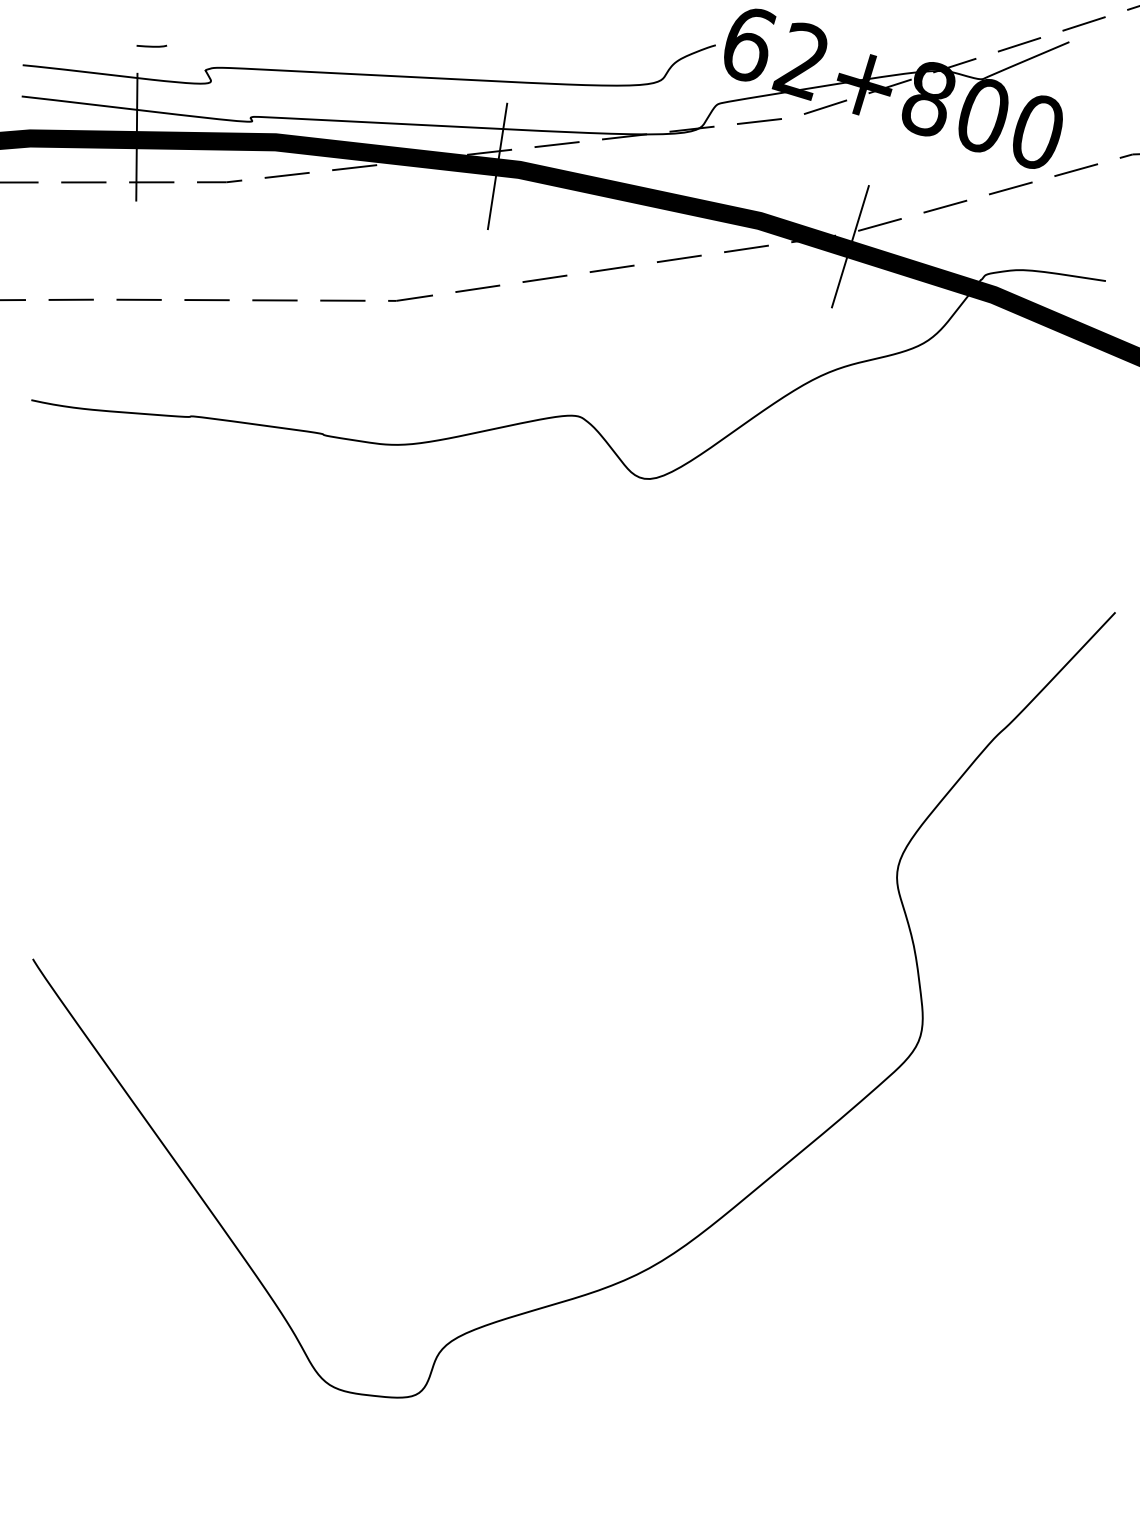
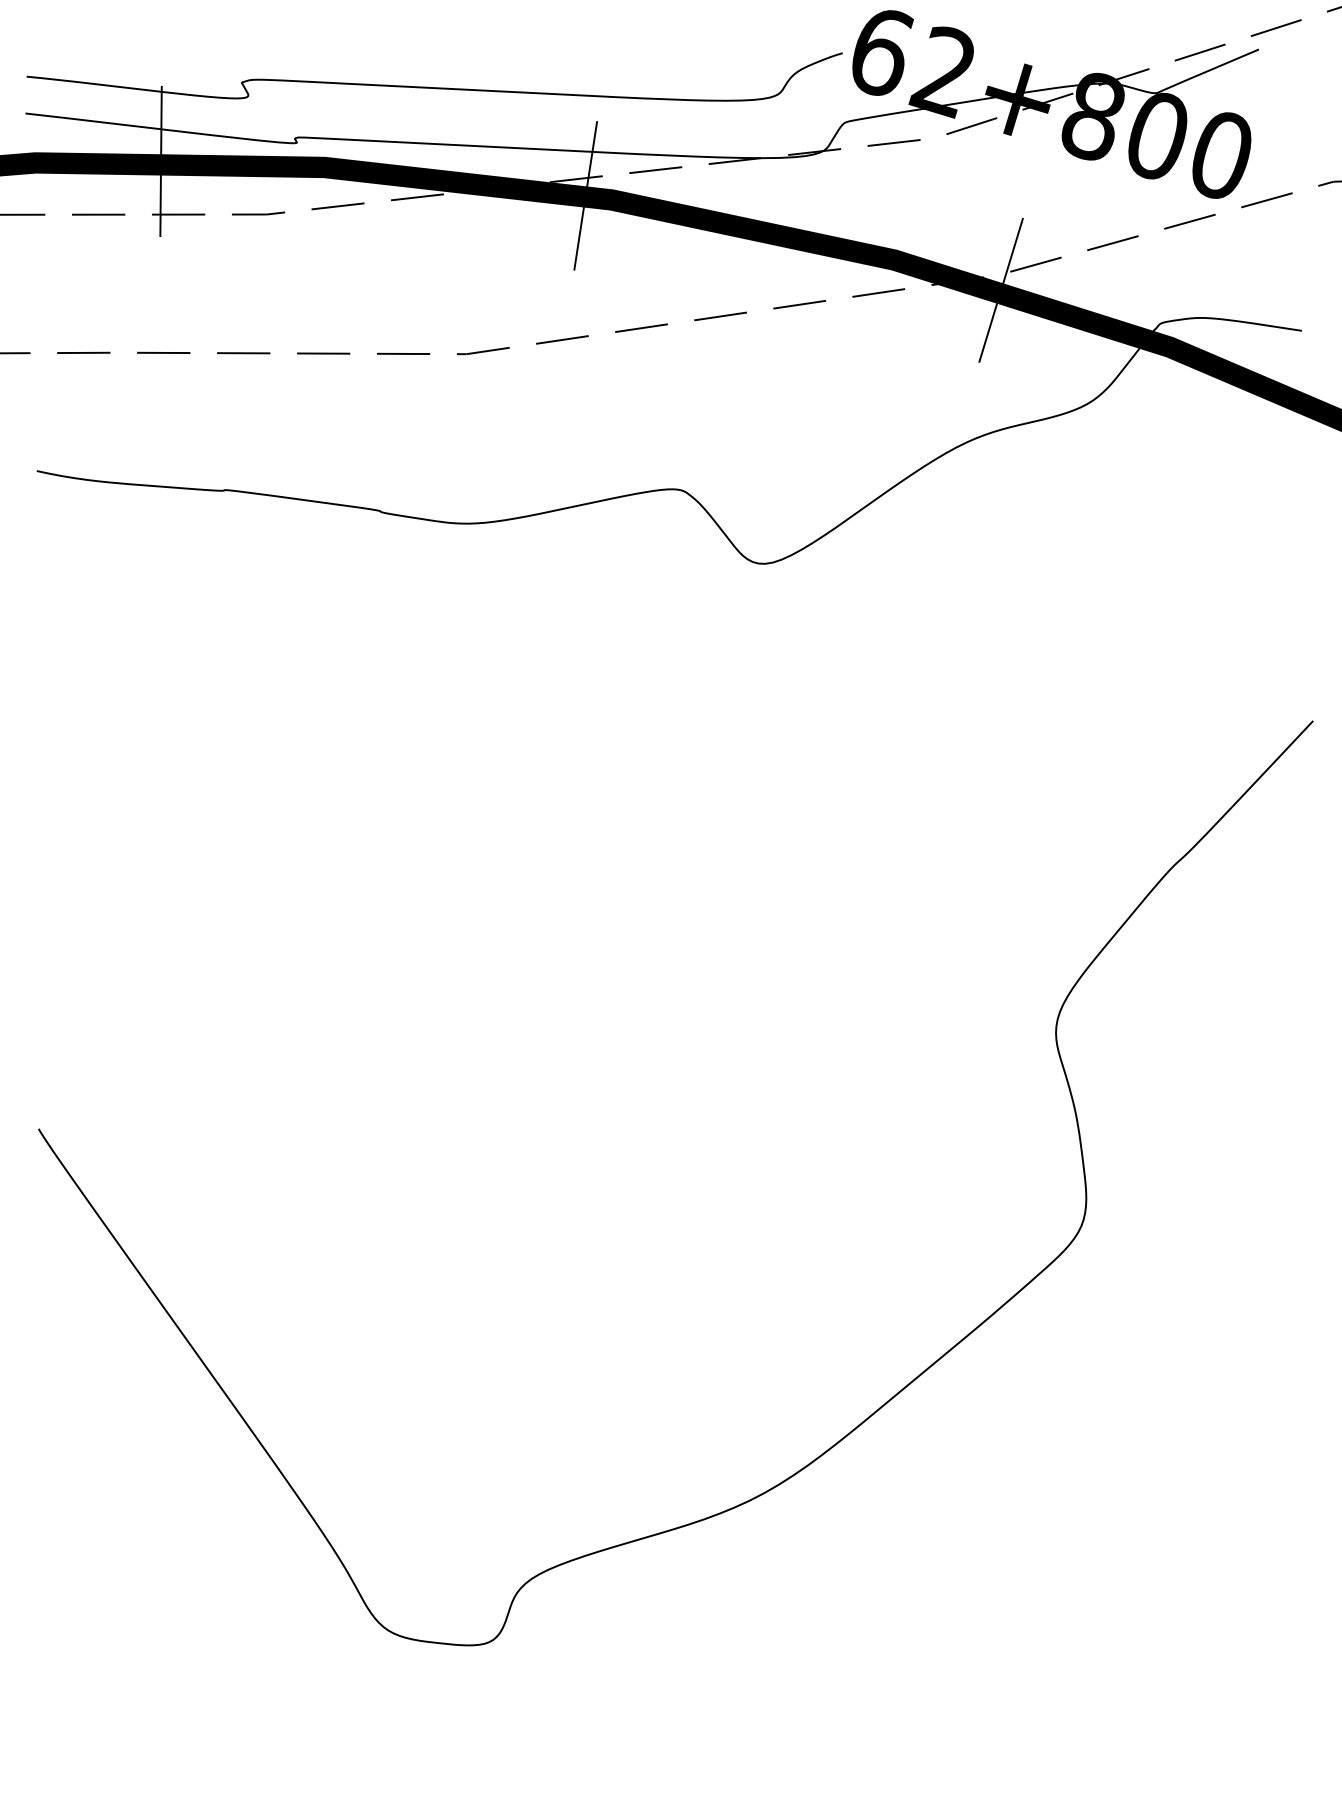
line: (151, 46) -> (178, 54), removed

